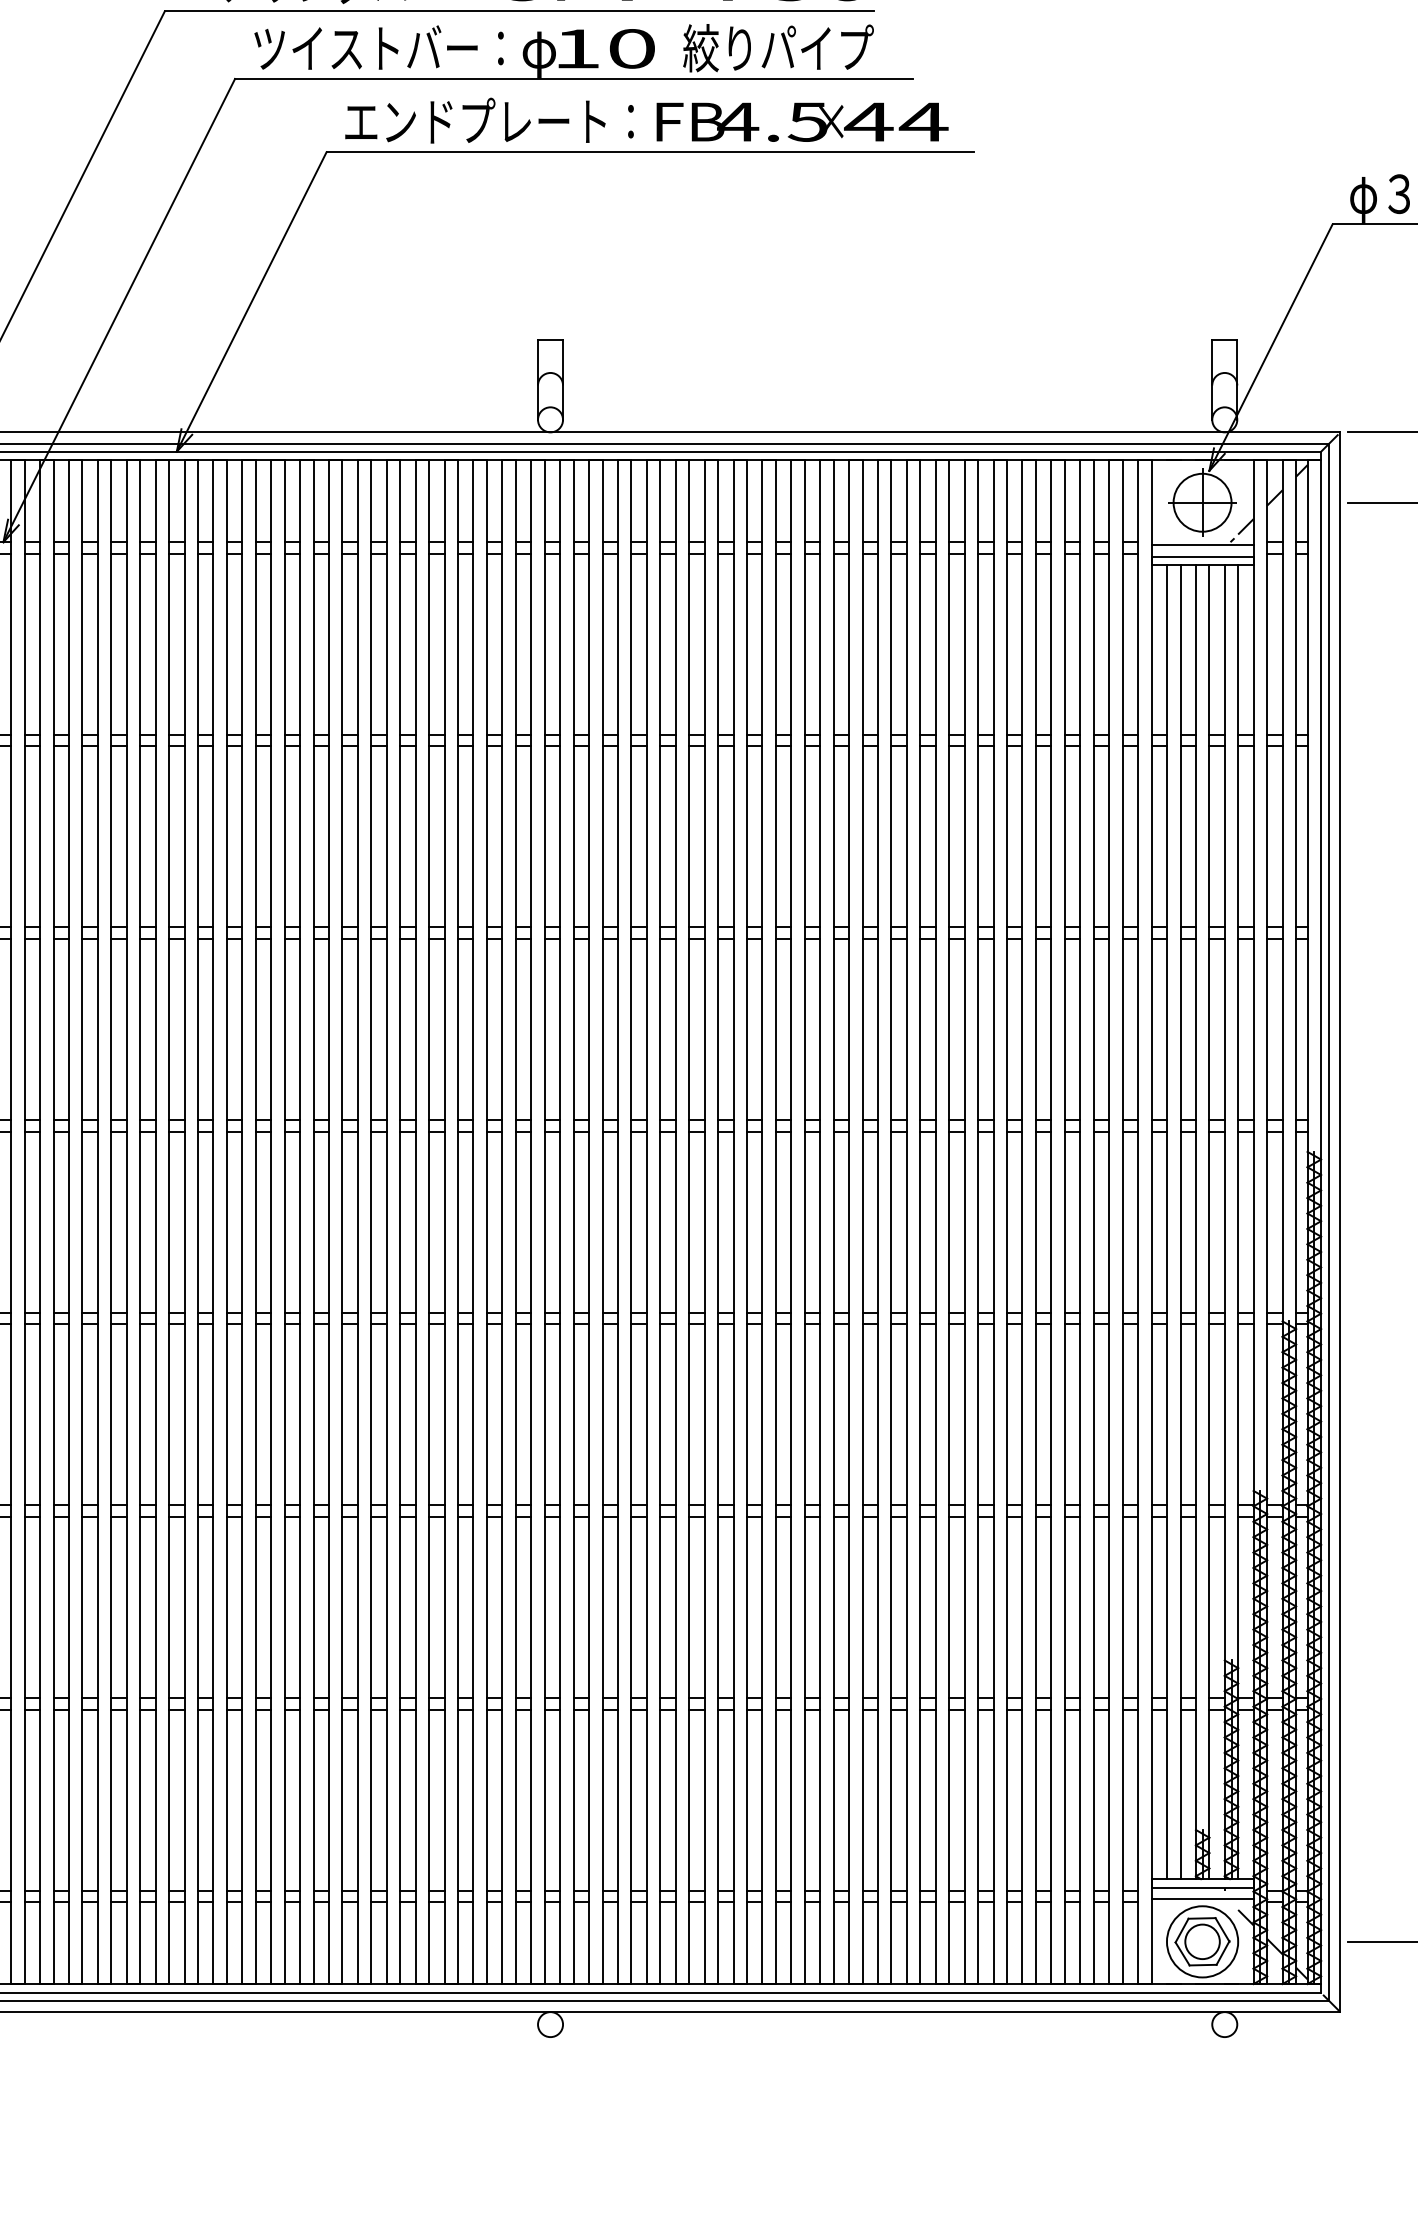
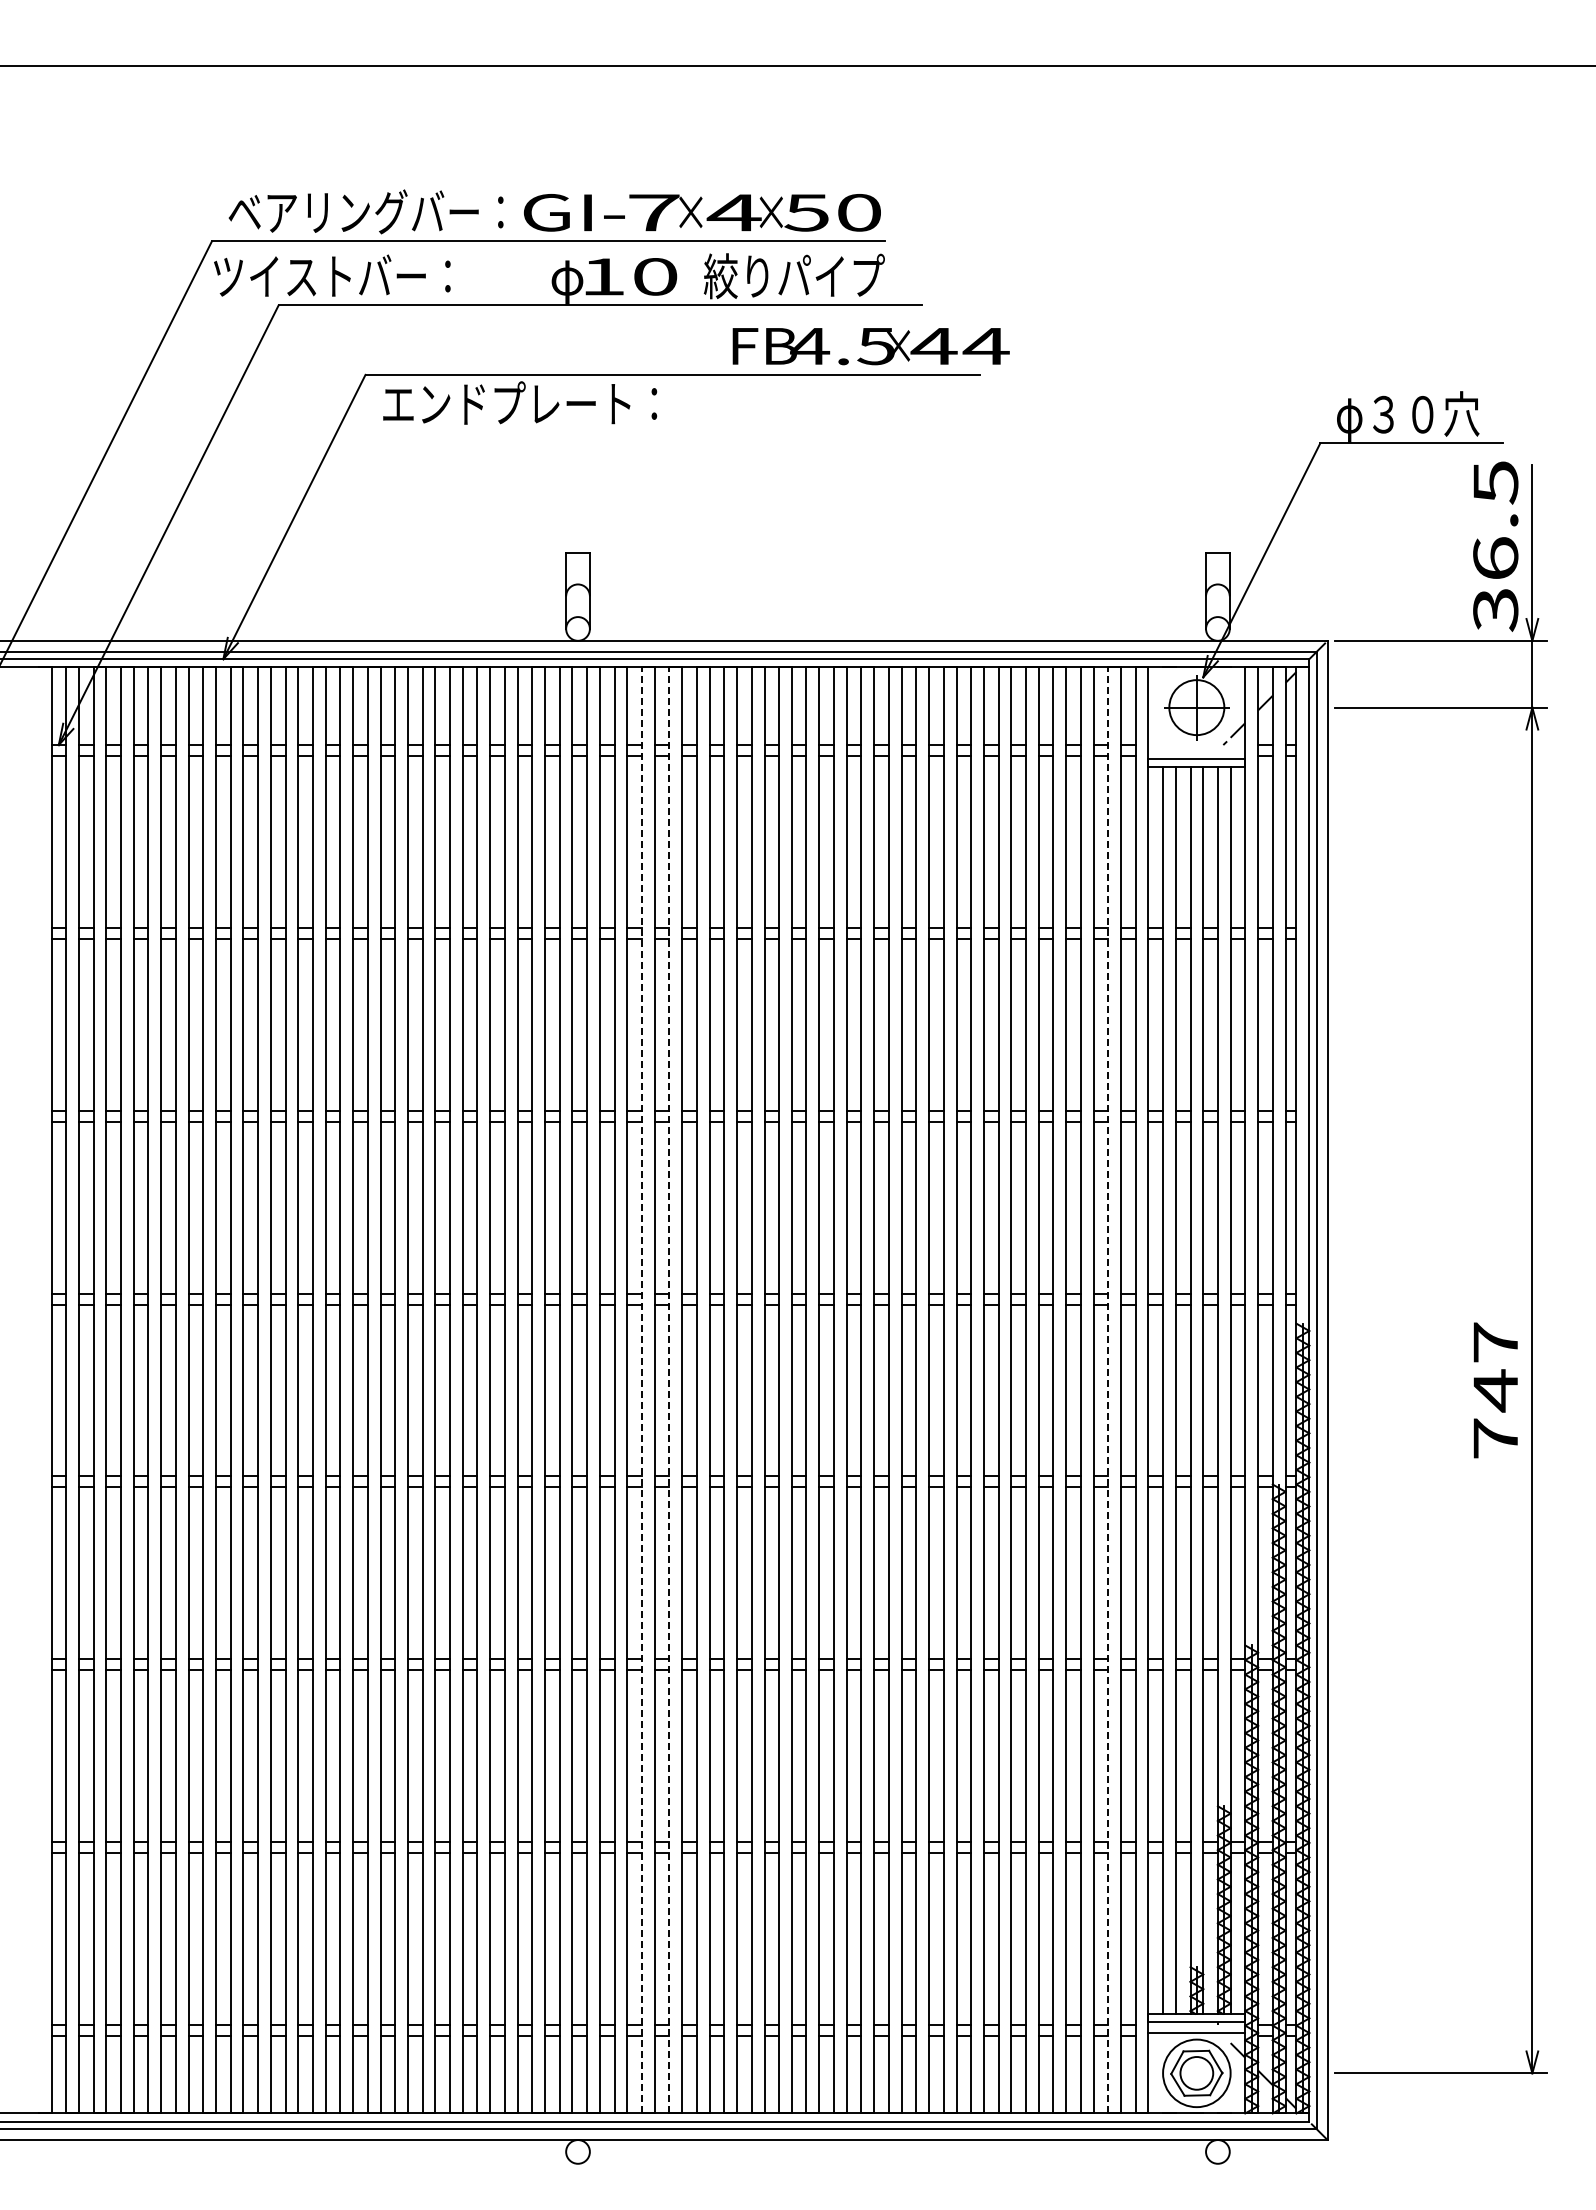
text: (379, 47) -> (332, 275), moved
text: (489, 120) -> (520, 402), moved
text: (801, 122) -> (870, 346), moved
line: (1202, 544) -> (1196, 747), removed
line: (618, 1221) -> (642, 1389), solid -> dashed
line: (646, 1221) -> (669, 1389), solid -> dashed
line: (1109, 1221) -> (1108, 1389), solid -> dashed

